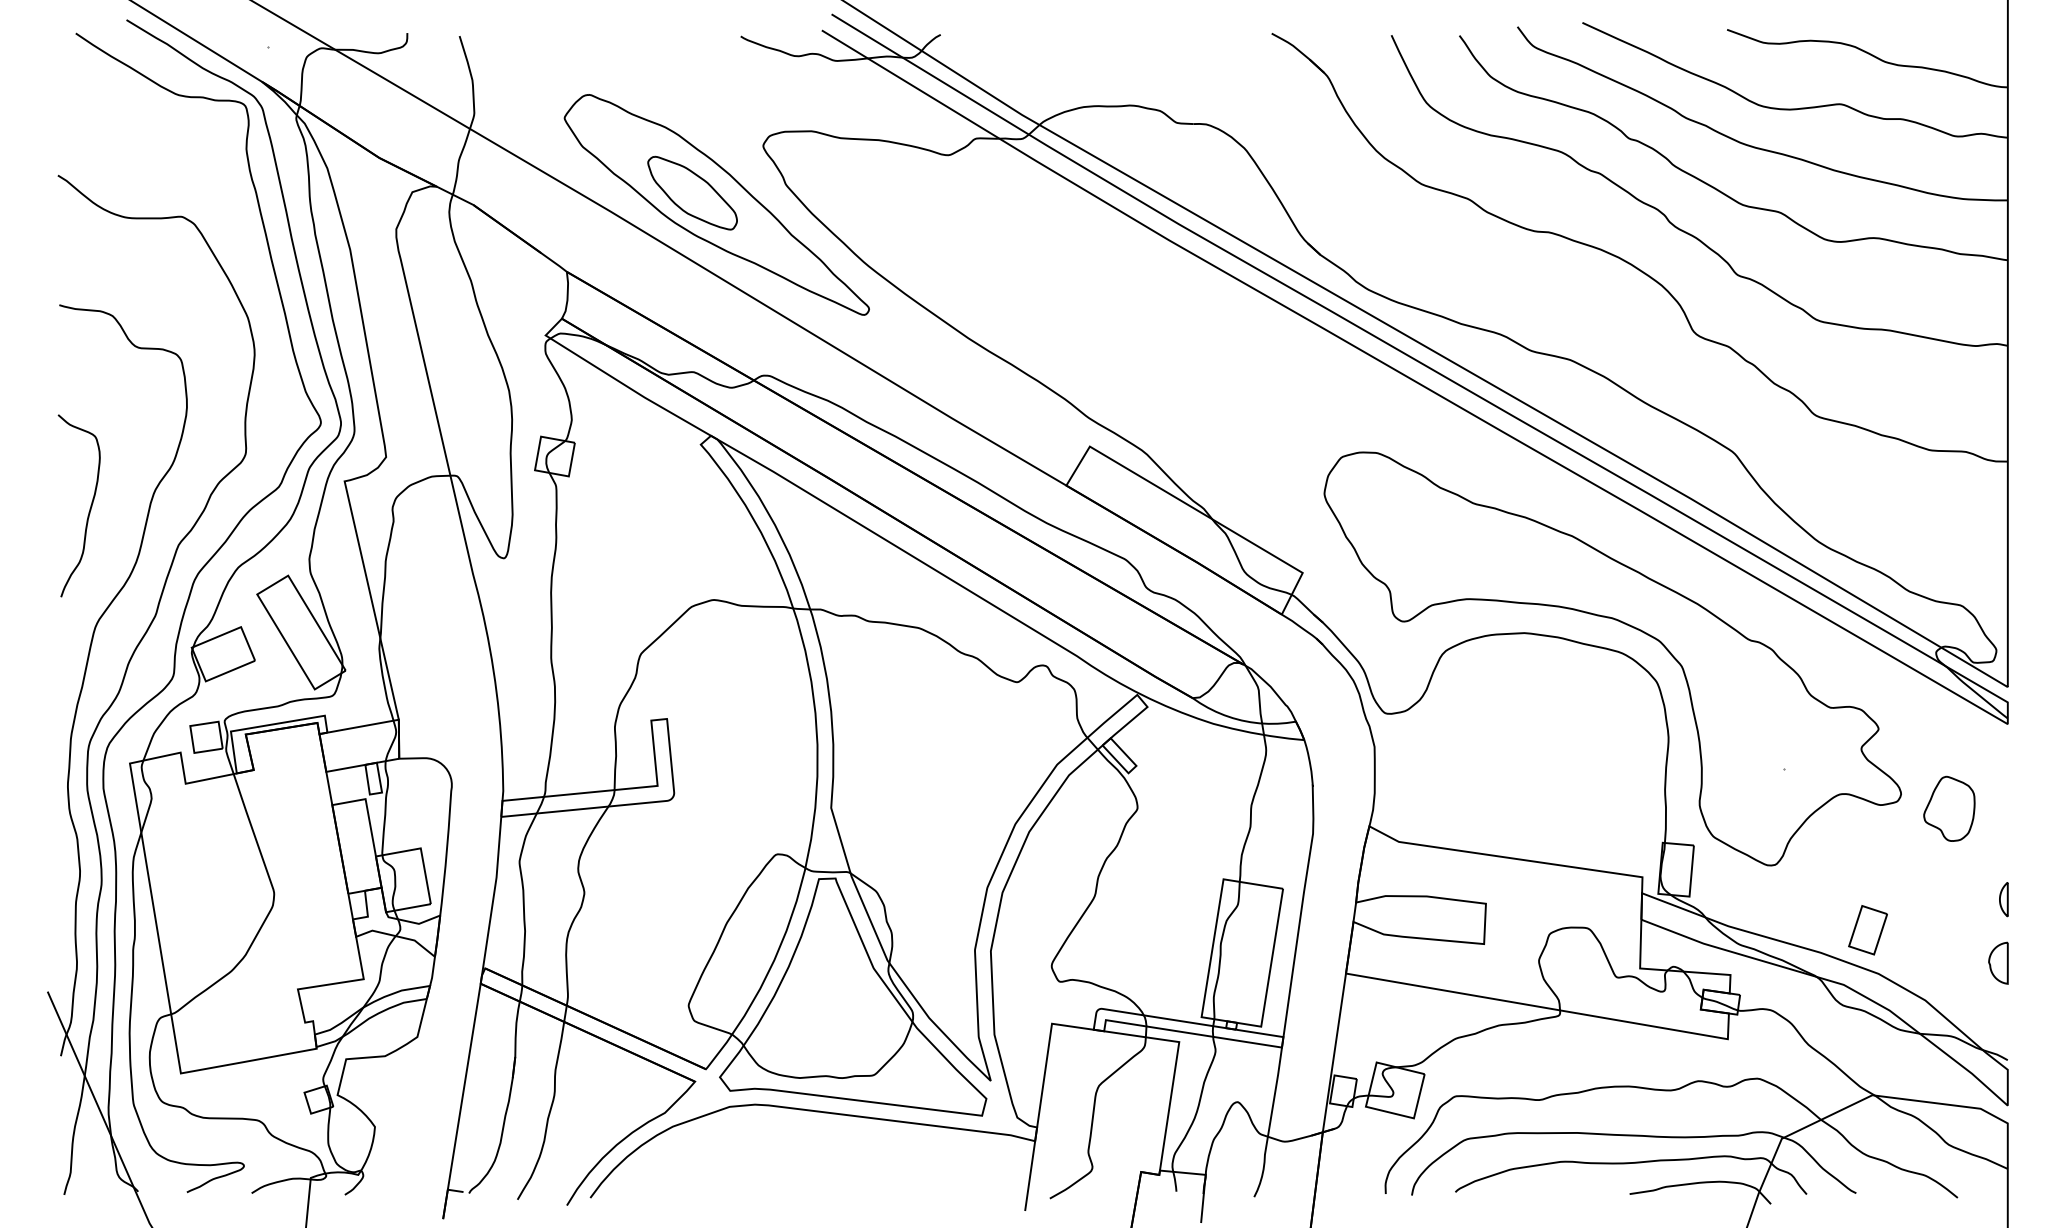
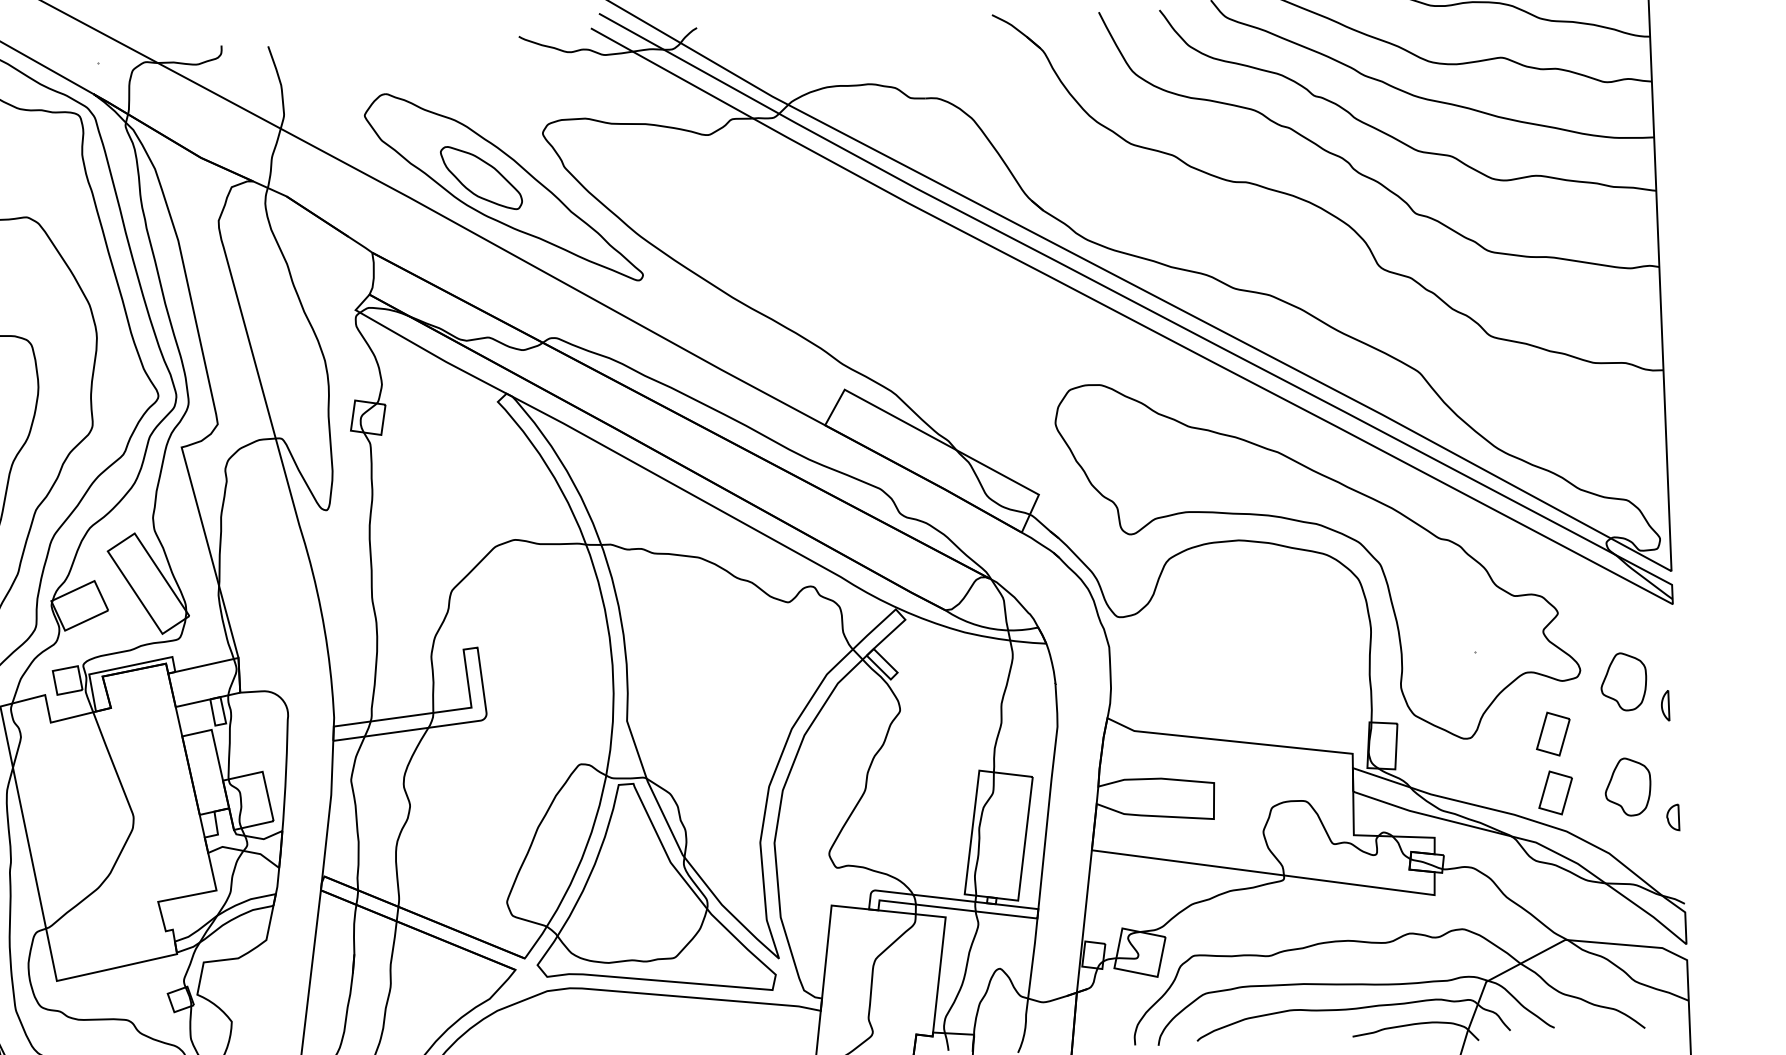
part: (1867, 864) -> (1552, 734), added
part: (2003, 899) -> (1665, 705), moved
part: (1949, 926) -> (1628, 786), added
part: (1998, 962) -> (1673, 817), size x0.7

